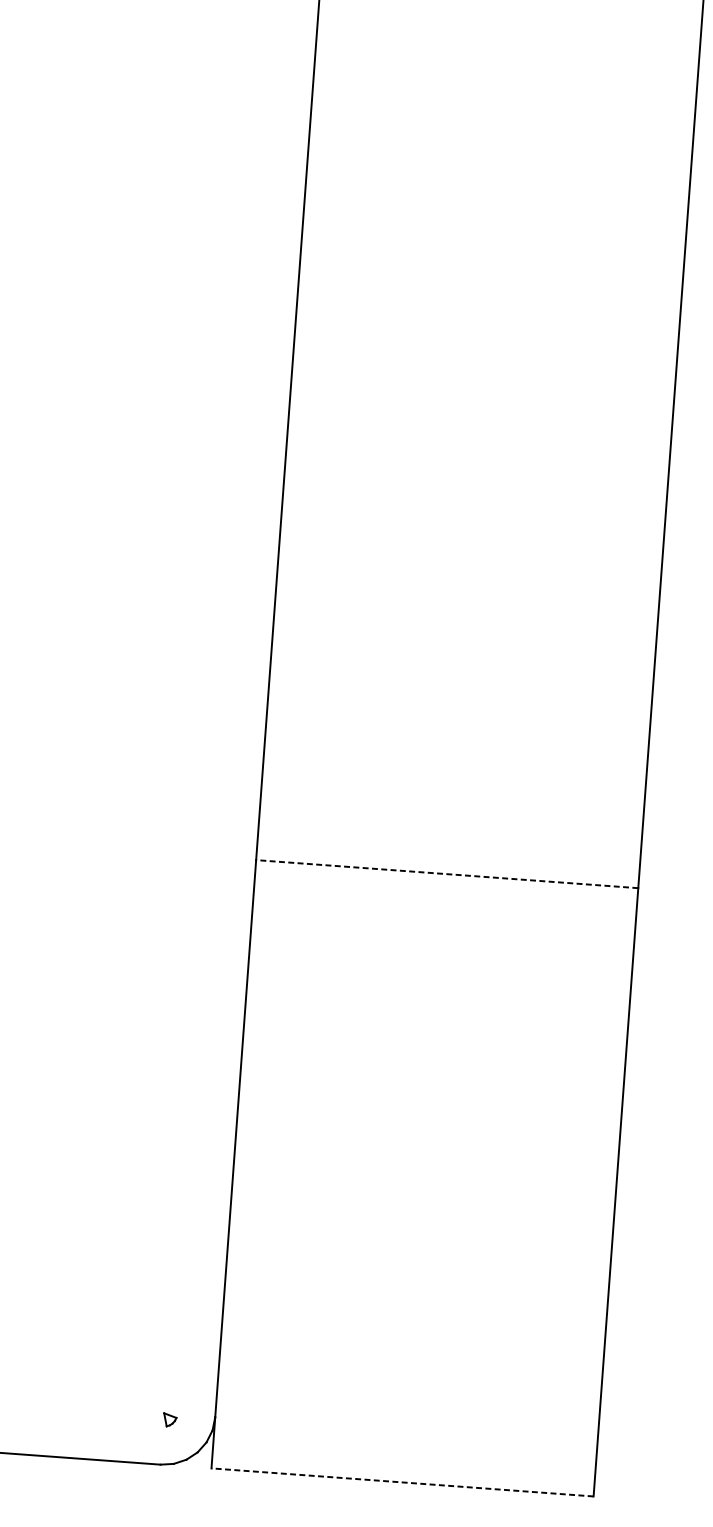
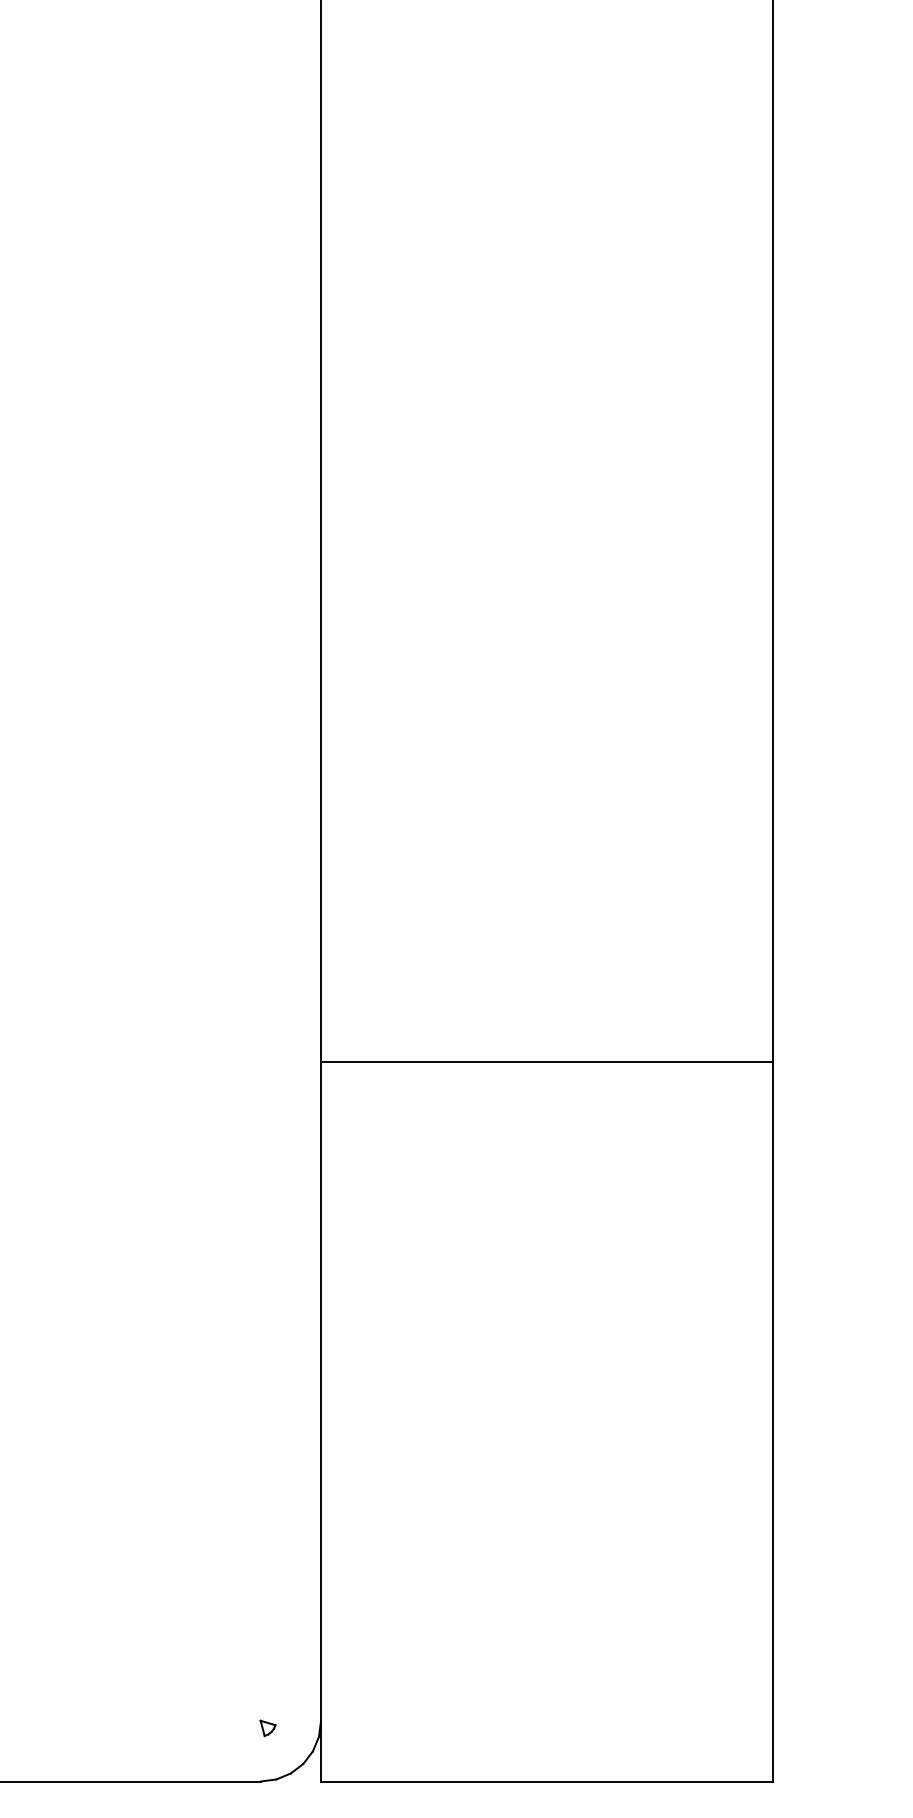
line: (447, 874) -> (547, 1062), dashed -> solid
line: (402, 1482) -> (547, 1781), dashed -> solid

